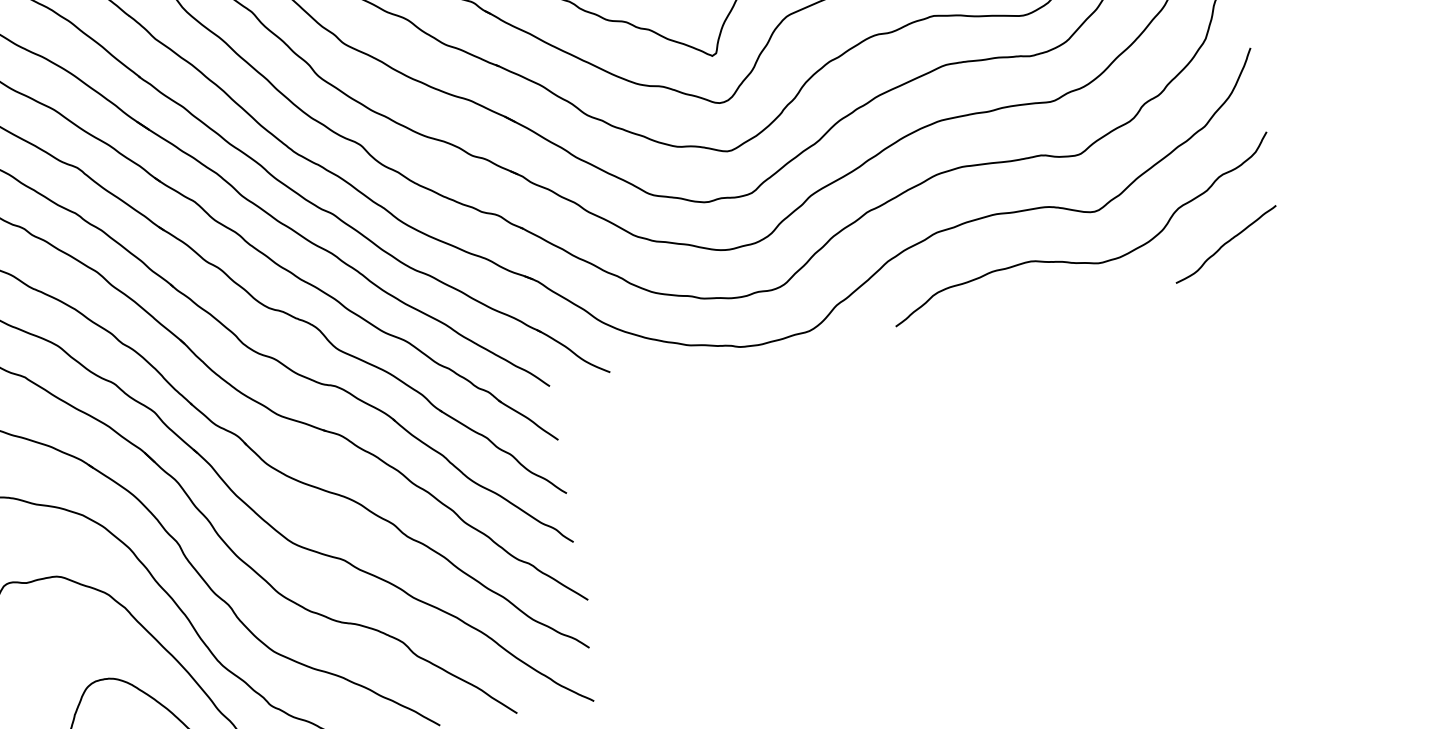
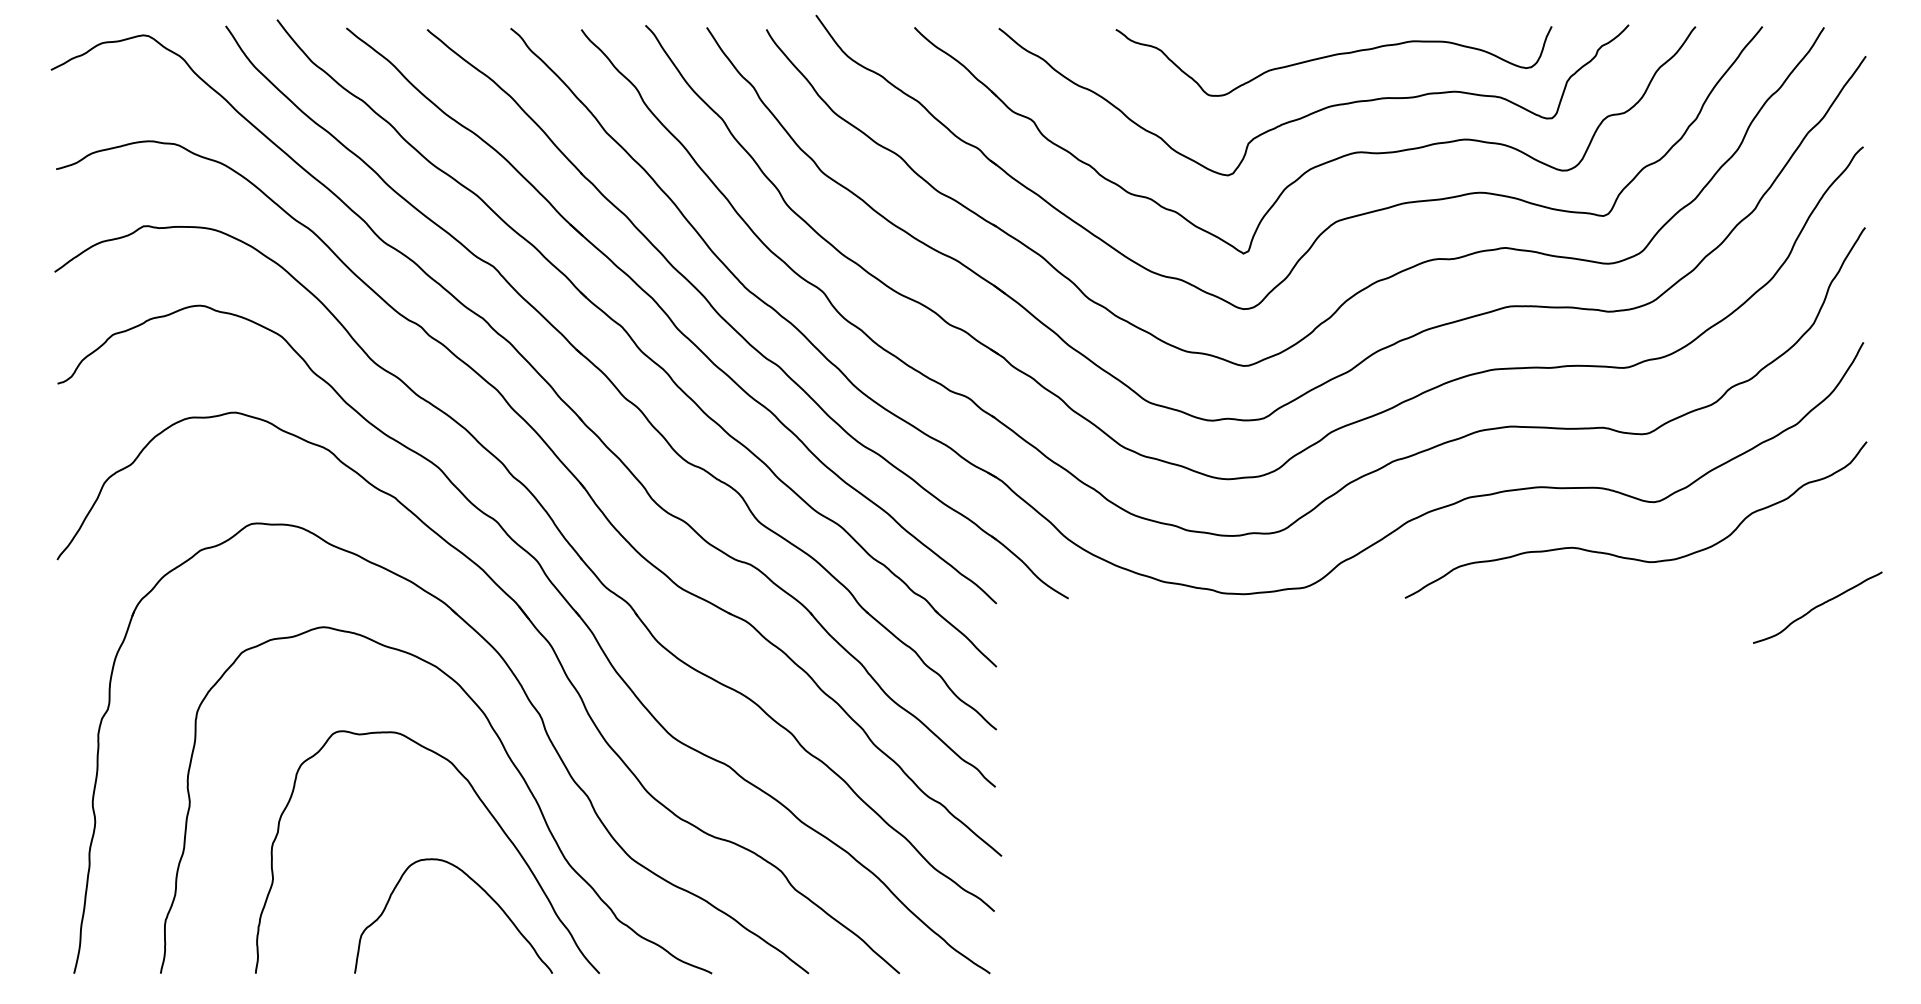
curve: (1225, 244) -> (1817, 607), moved

